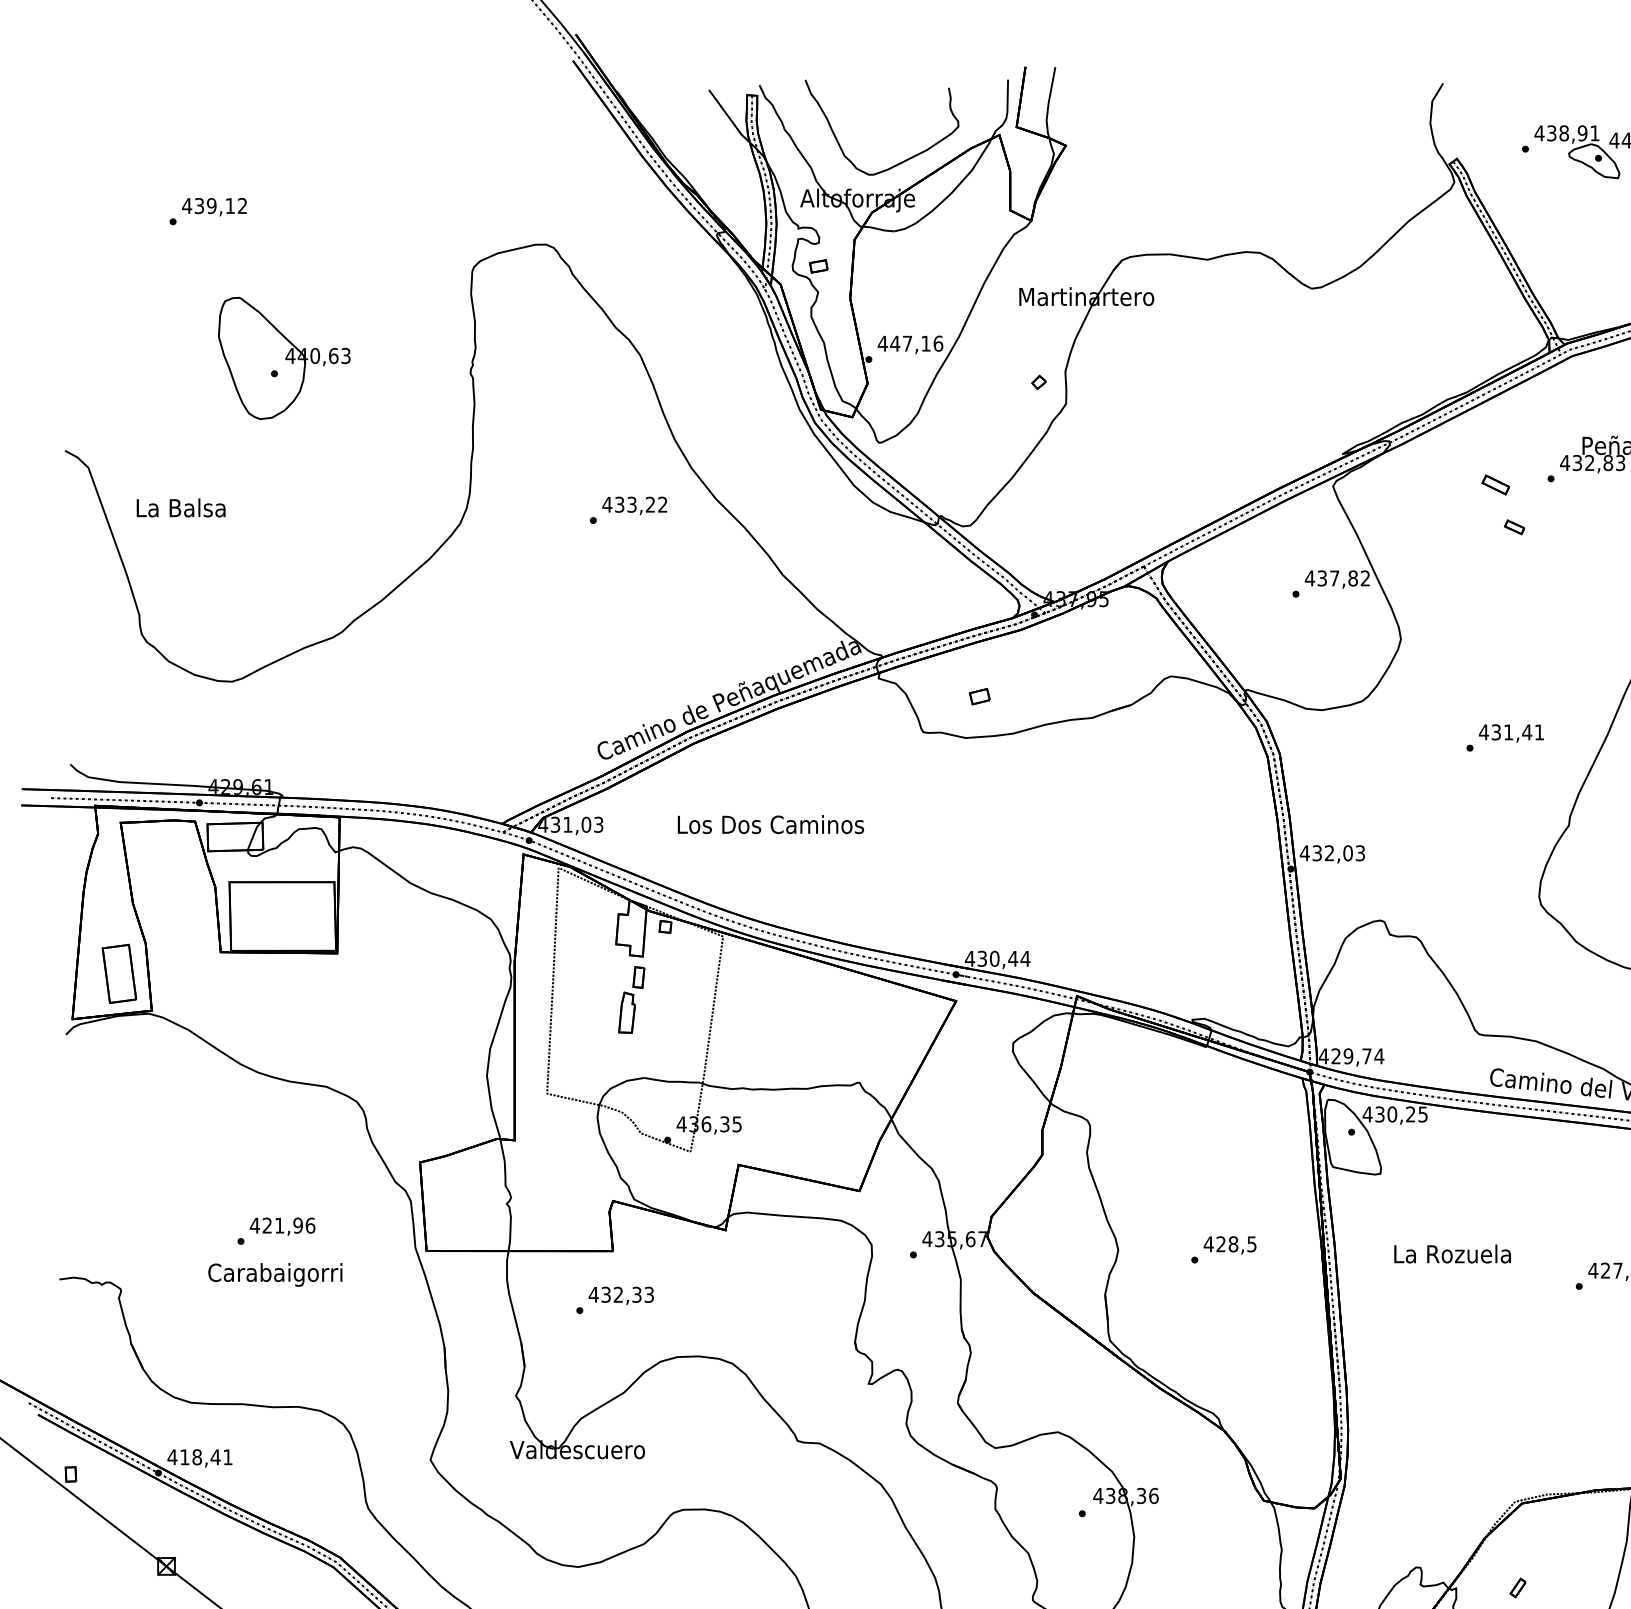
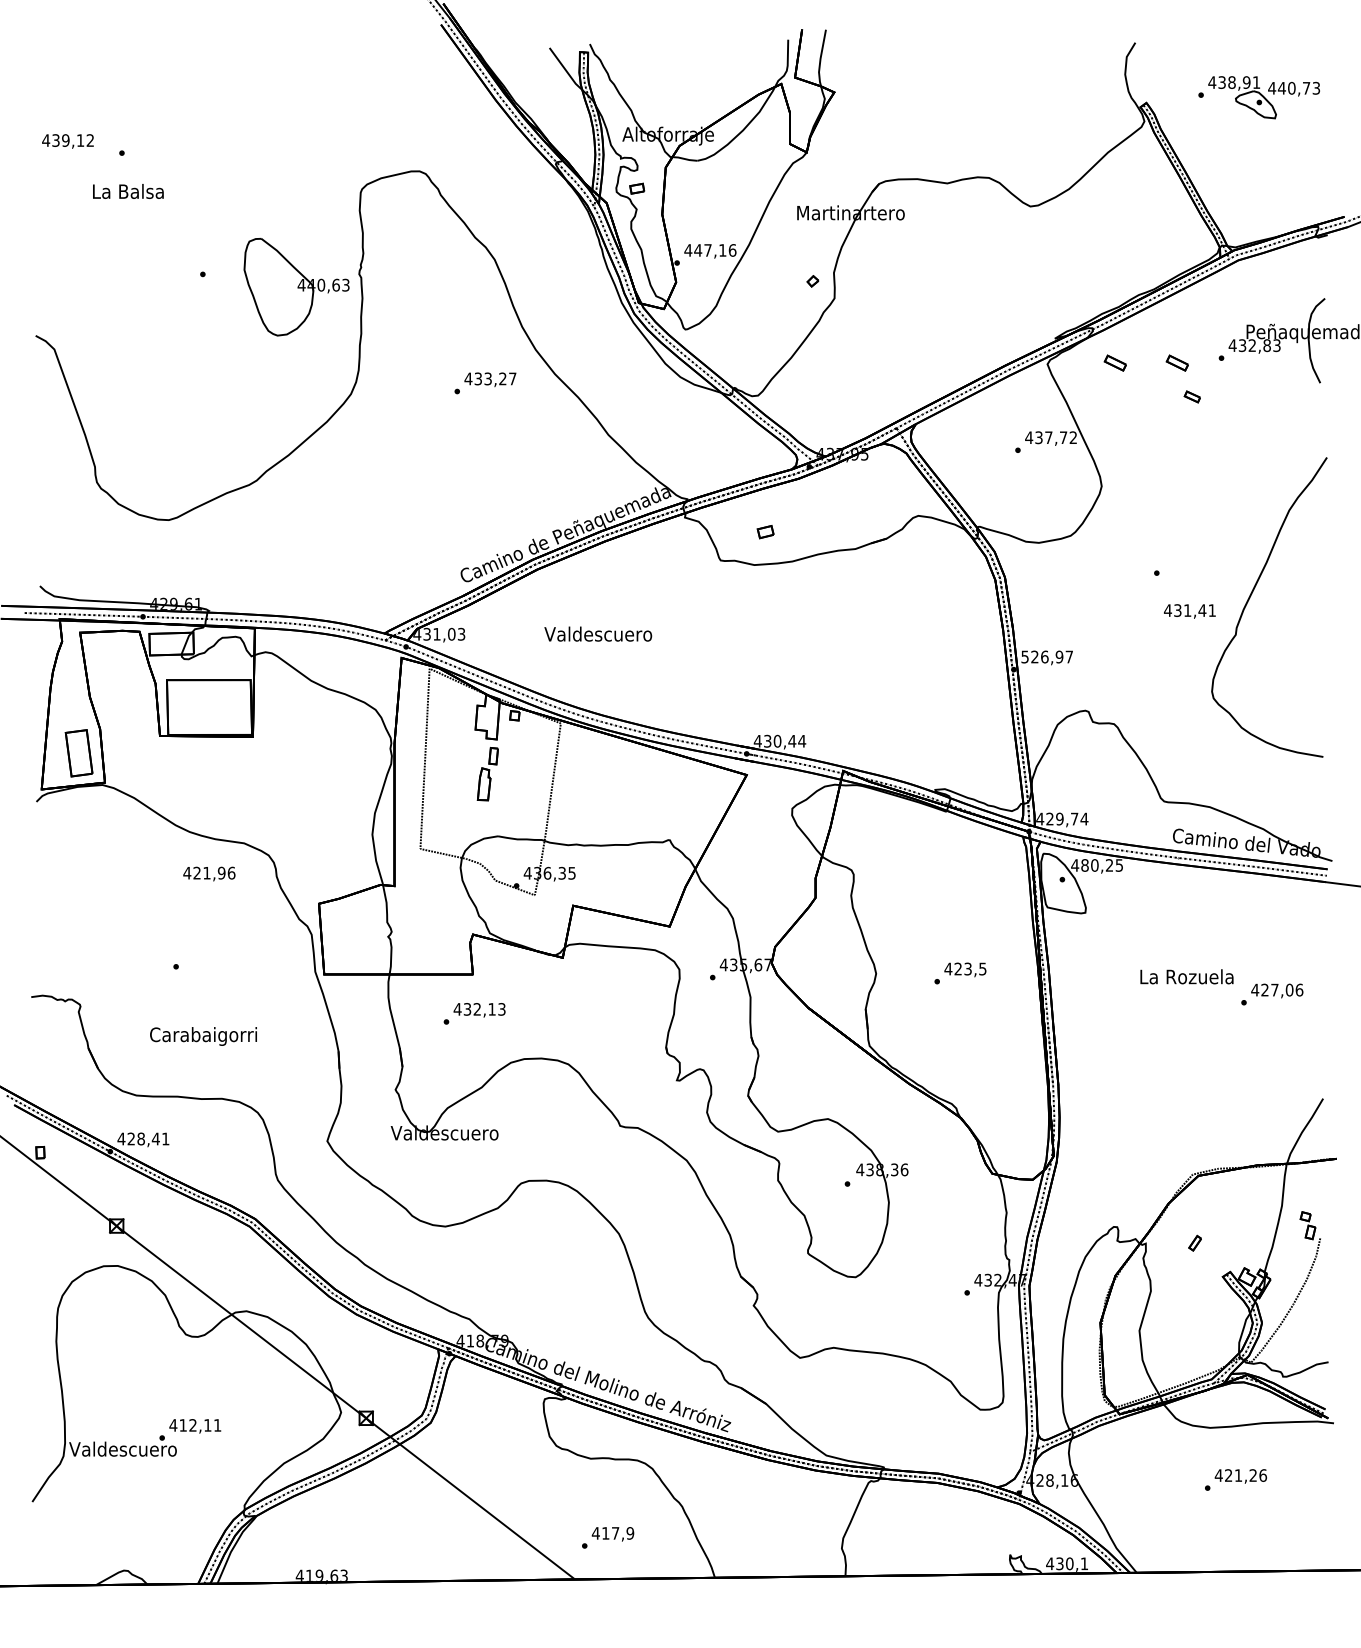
curve: (899, 162) -> (701, 105), removed
text: (213, 207) -> (67, 141), moved
part: (284, 358) -> (296, 287), moved
part: (1416, 484) -> (1114, 362), added
text: (662, 504) -> (512, 378), 433,22 -> 433,27
text: (181, 507) -> (128, 191), moved
text: (1353, 578) -> (1063, 437), 437,82 -> 437,72
text: (1510, 733) -> (1189, 611), moved
text: (770, 823) -> (598, 633), Los Dos Caminos -> Valdescuero
text: (1331, 852) -> (1046, 656), 432,03 -> 526,97
text: (1379, 1114) -> (1084, 865), 430,25 -> 480,25
text: (282, 1226) -> (209, 873), moved
text: (1232, 1243) -> (967, 968), 428,5 -> 423,5
text: (1452, 1253) -> (1186, 976), moved
text: (275, 1274) -> (203, 1036), moved
text: (636, 1294) -> (491, 1009), 432,33 -> 432,13
text: (183, 1456) -> (130, 1138), 418,41 -> 428,41

